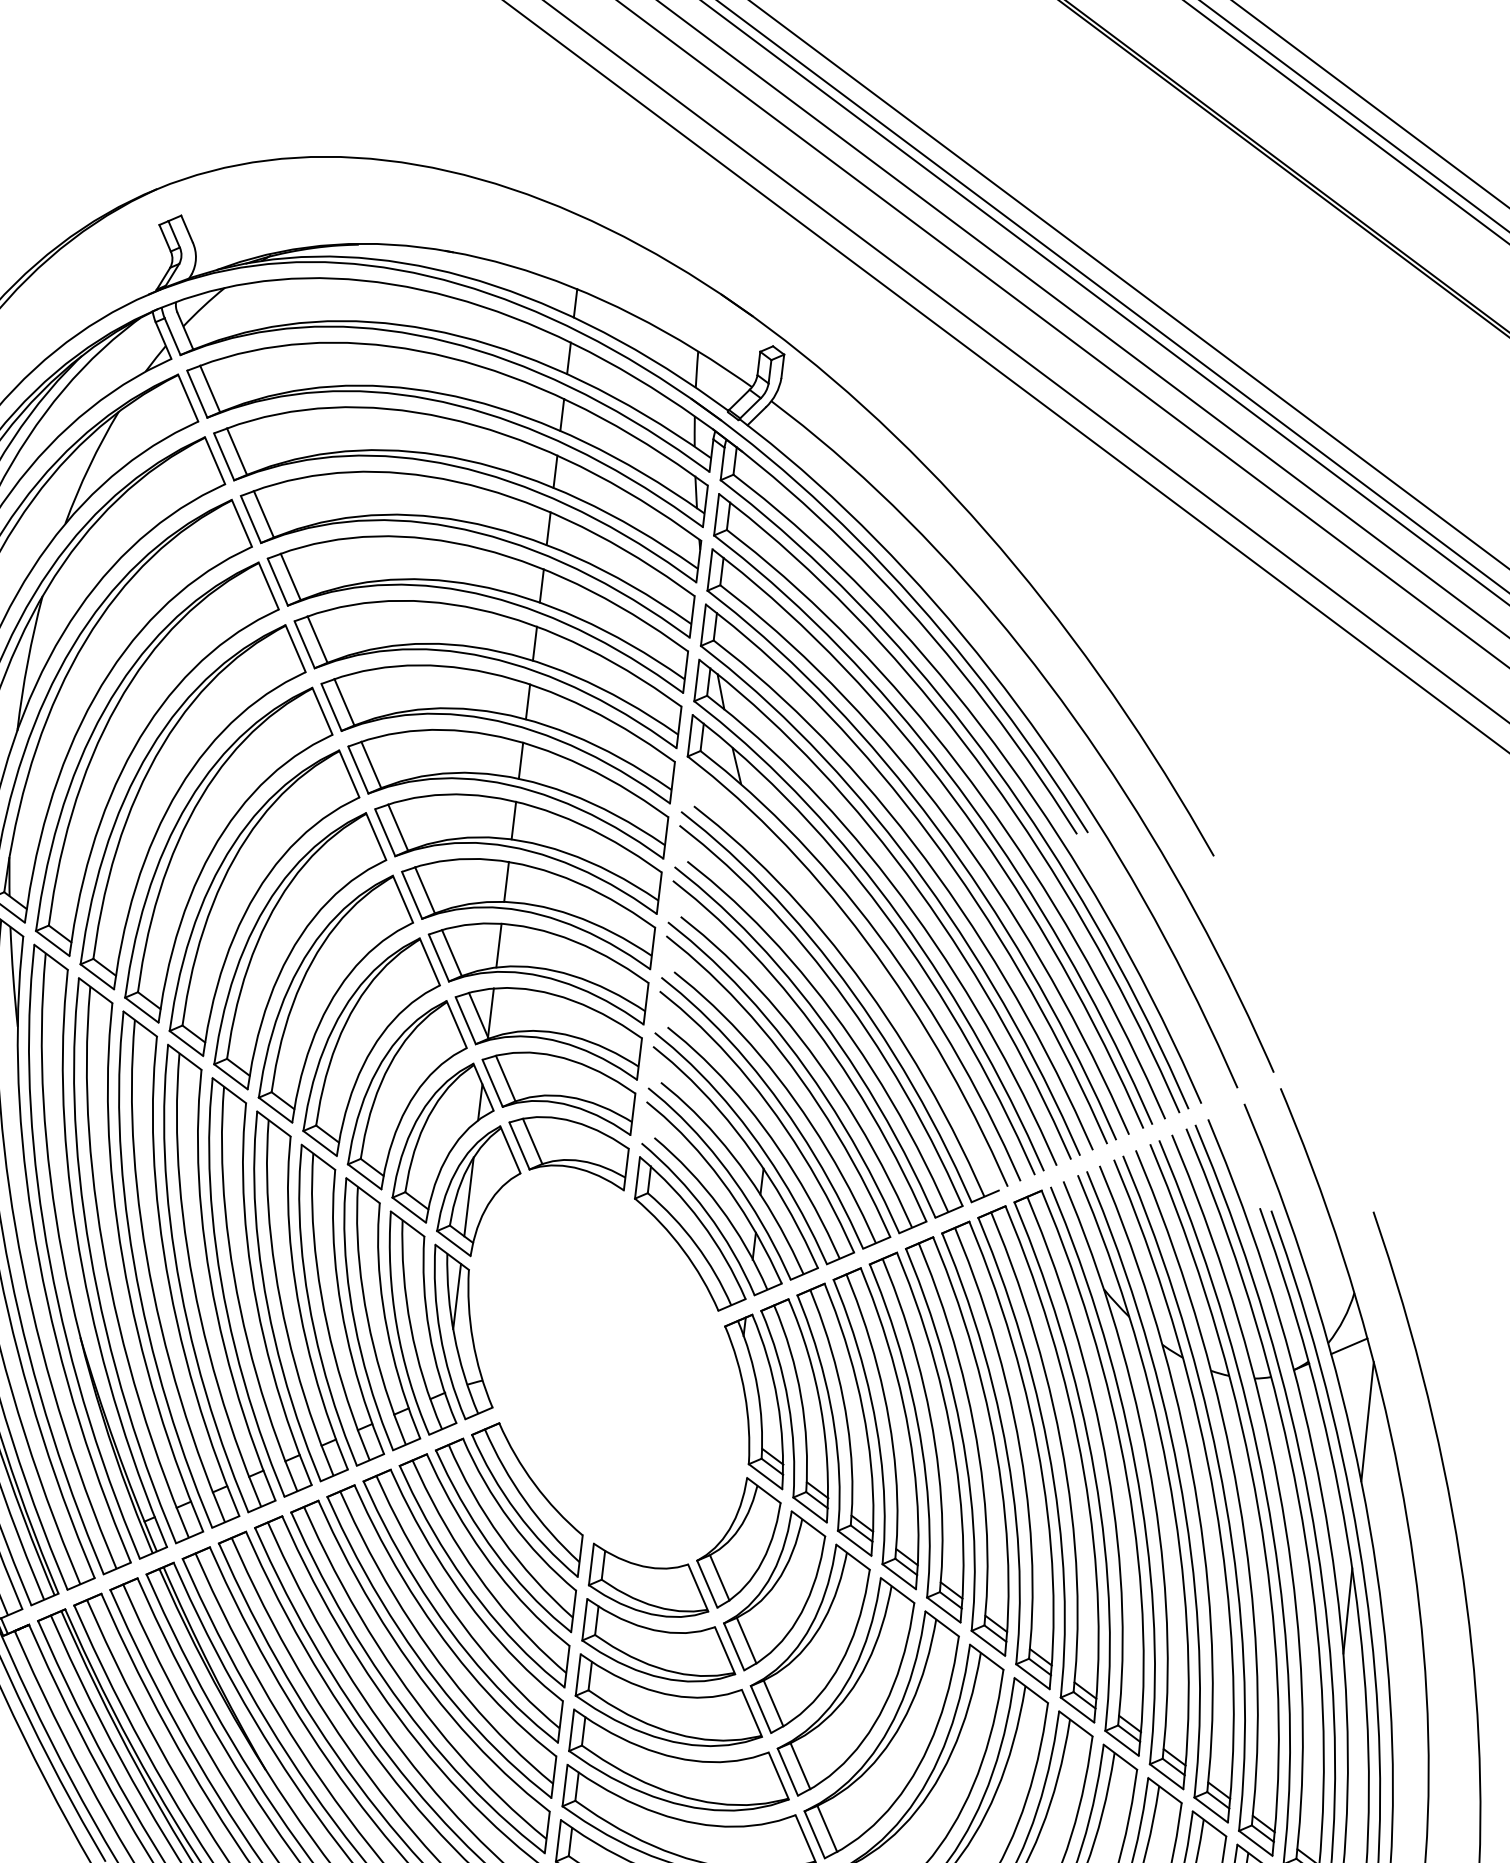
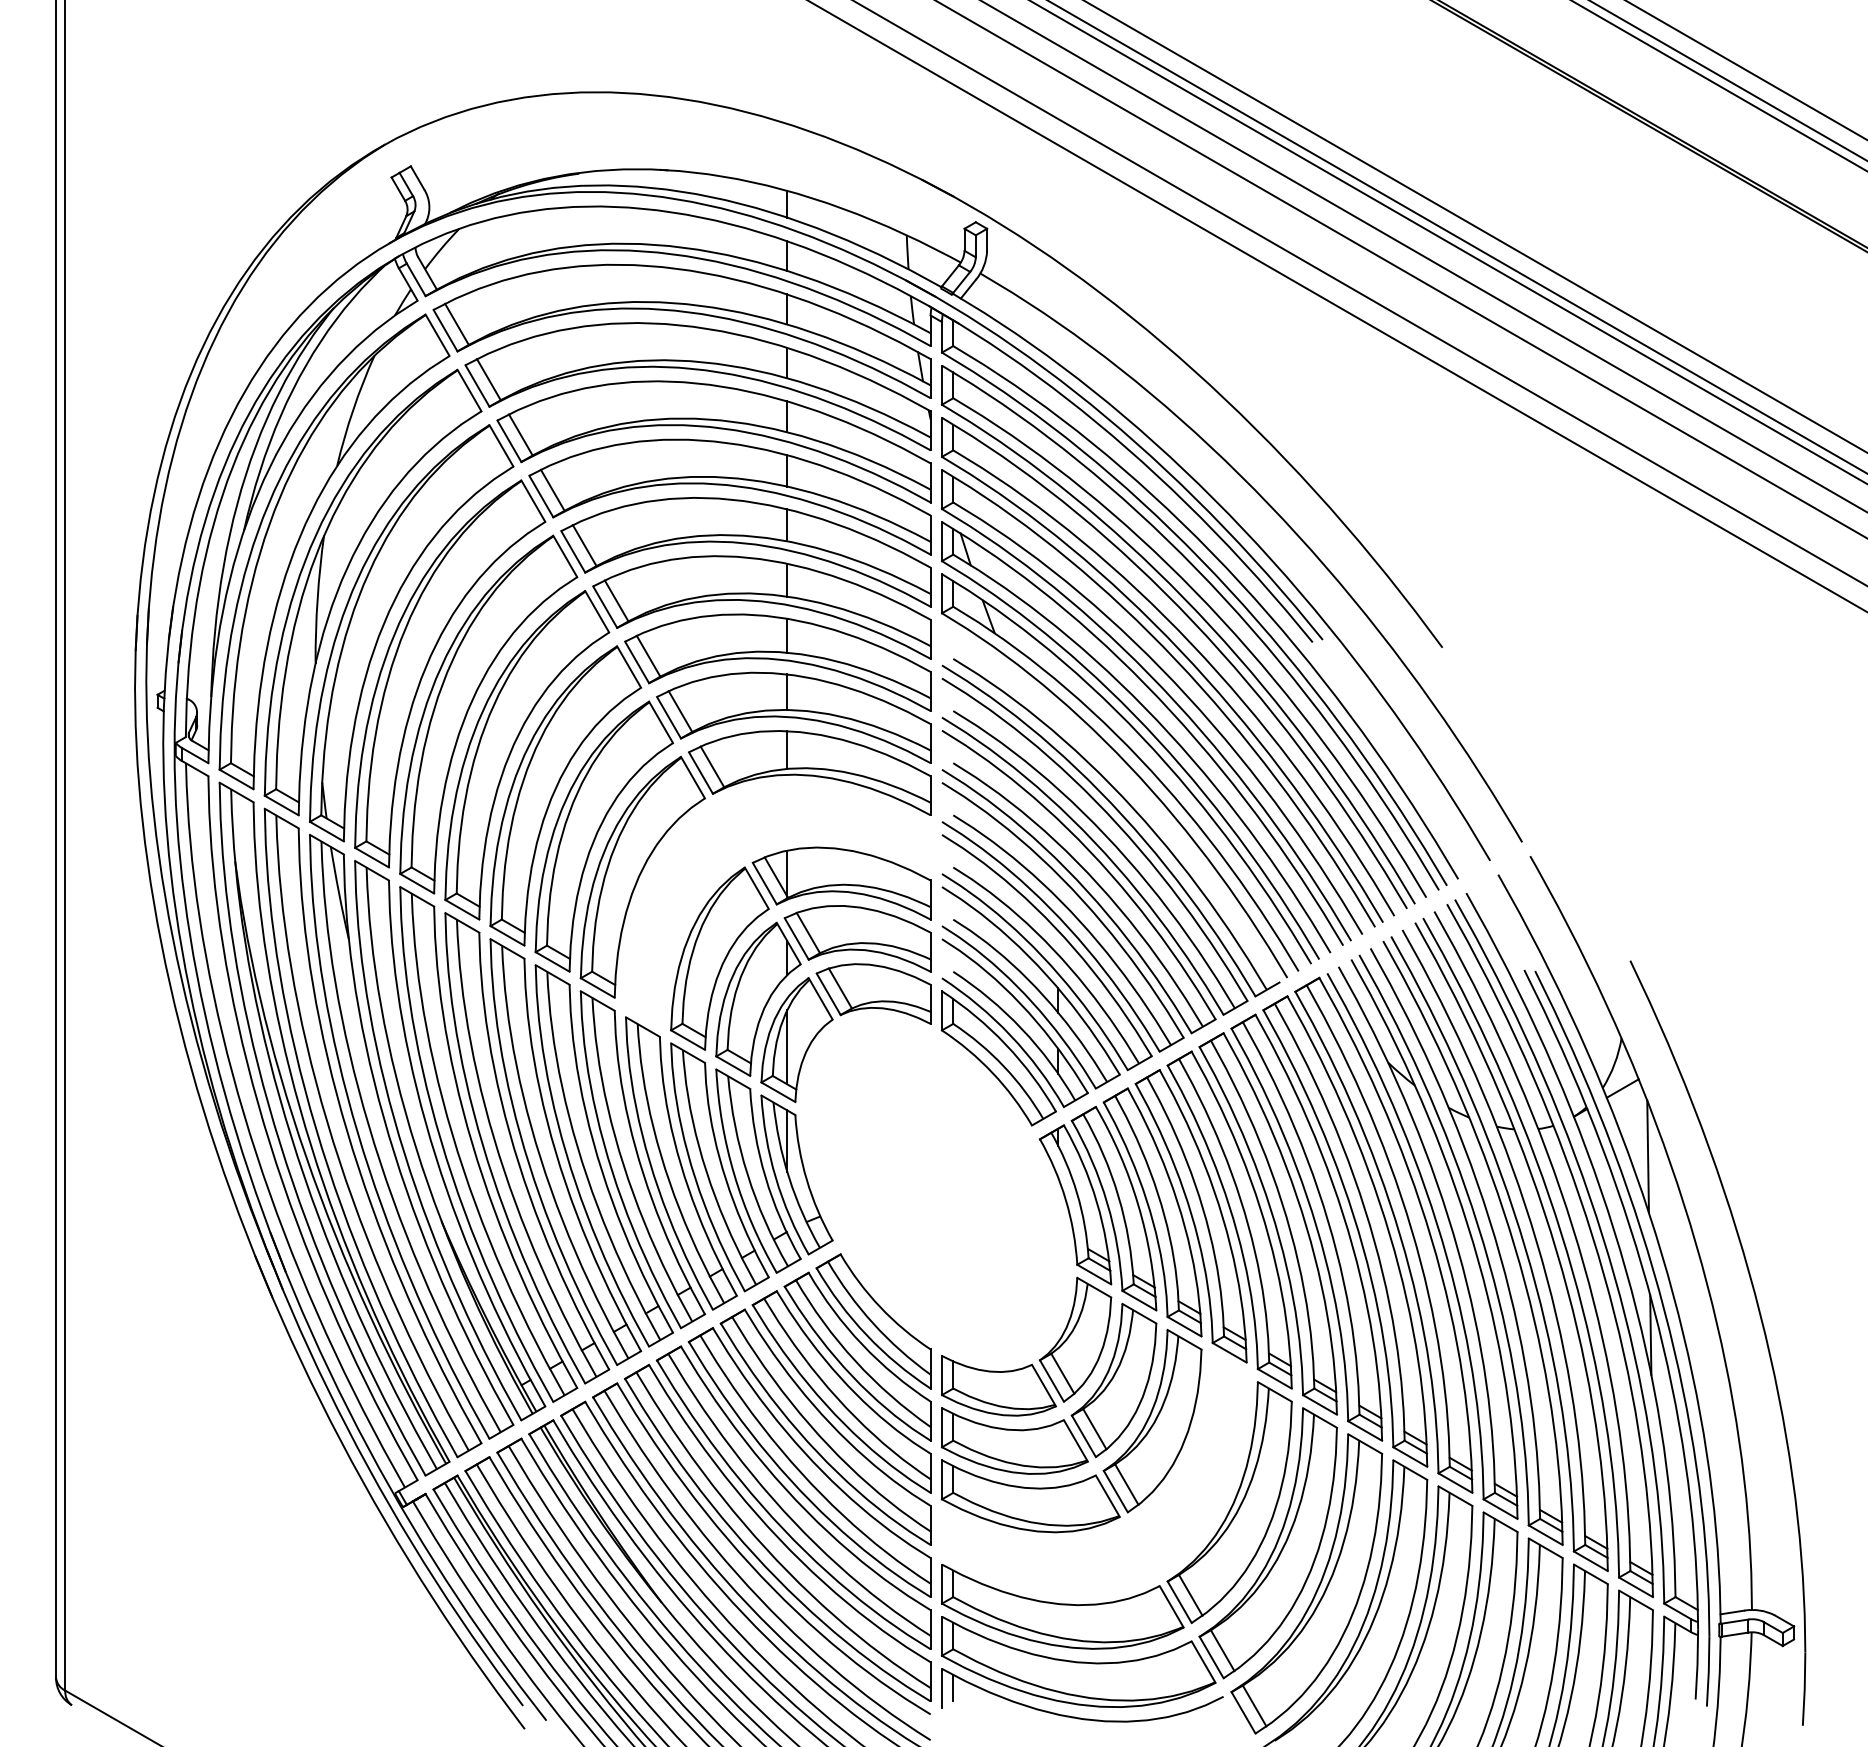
part: (458, 979) -> (753, 846), removed
part: (764, 1752) -> (1123, 1531), removed

